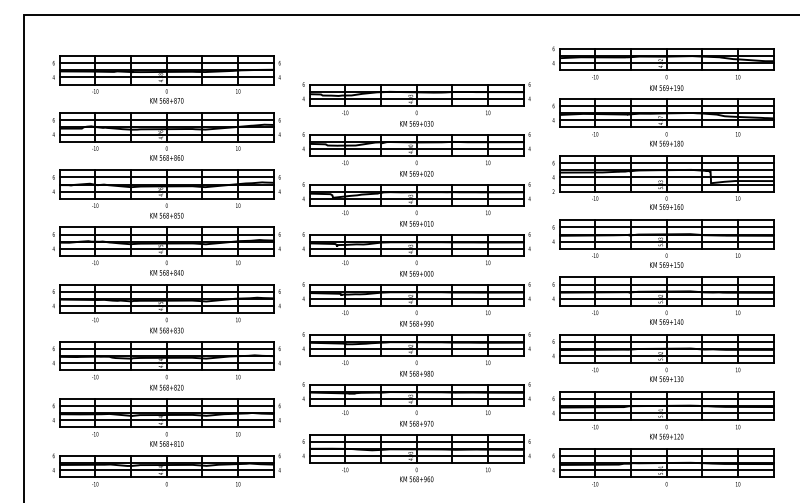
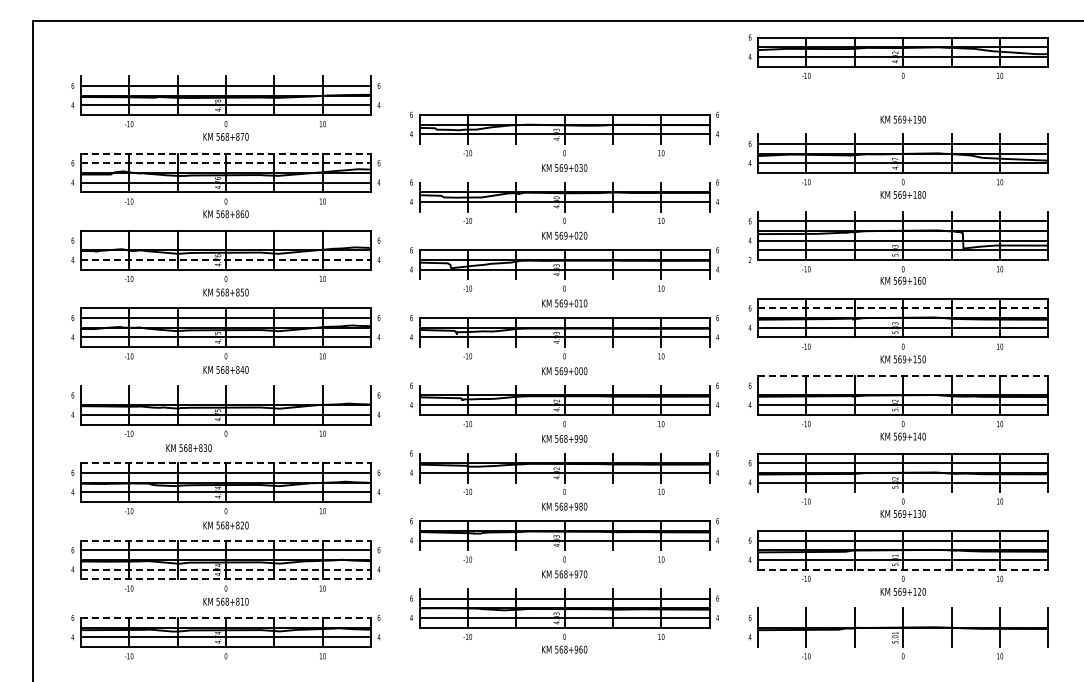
line: (166, 56) -> (225, 76), removed
part: (663, 62) -> (898, 56), moved
line: (666, 99) -> (903, 134), removed
line: (416, 105) -> (564, 143), removed
line: (167, 113) -> (226, 153), solid -> dashed
line: (167, 120) -> (226, 163), solid -> dashed
line: (416, 134) -> (564, 182), removed
line: (416, 155) -> (564, 211), removed
line: (666, 155) -> (903, 211), removed
line: (166, 177) -> (225, 240), removed
line: (167, 192) -> (226, 260), solid -> dashed
line: (416, 206) -> (564, 279), removed
line: (666, 227) -> (903, 308), solid -> dashed
line: (416, 256) -> (564, 347), removed
line: (666, 277) -> (903, 376), solid -> dashed
line: (166, 284) -> (225, 385), removed
line: (416, 284) -> (564, 385), removed
line: (666, 284) -> (903, 385), removed
line: (166, 291) -> (225, 395), removed
text: (166, 330) -> (188, 447), moved
line: (416, 334) -> (564, 453), removed
line: (167, 341) -> (226, 463), solid -> dashed
line: (416, 355) -> (564, 482), removed
line: (666, 363) -> (903, 492), removed
line: (167, 398) -> (226, 540), solid -> dashed
line: (416, 406) -> (564, 550), removed
line: (167, 420) -> (226, 569), solid -> dashed
line: (666, 420) -> (903, 569), solid -> dashed
line: (167, 427) -> (226, 579), solid -> dashed
line: (416, 434) -> (564, 588), removed
line: (666, 448) -> (903, 608), removed
line: (167, 456) -> (226, 618), solid -> dashed
line: (666, 456) -> (903, 618), removed
line: (666, 470) -> (903, 637), removed
line: (666, 477) -> (903, 647), removed

